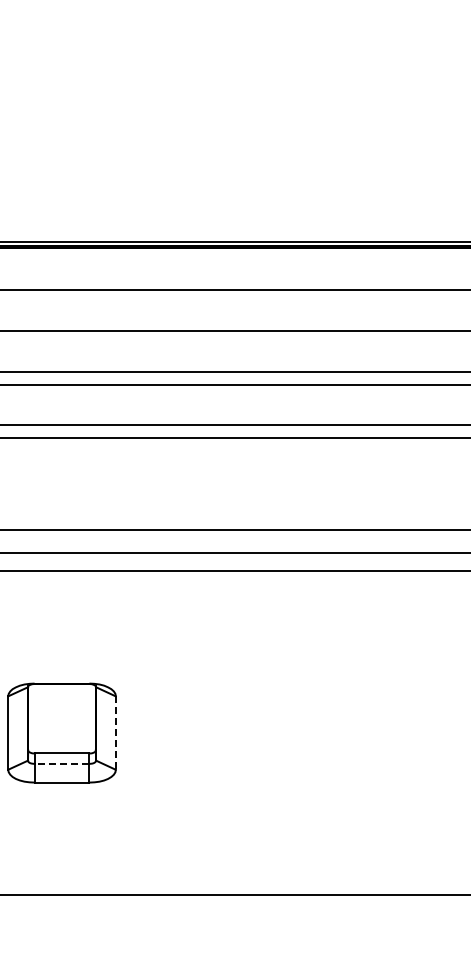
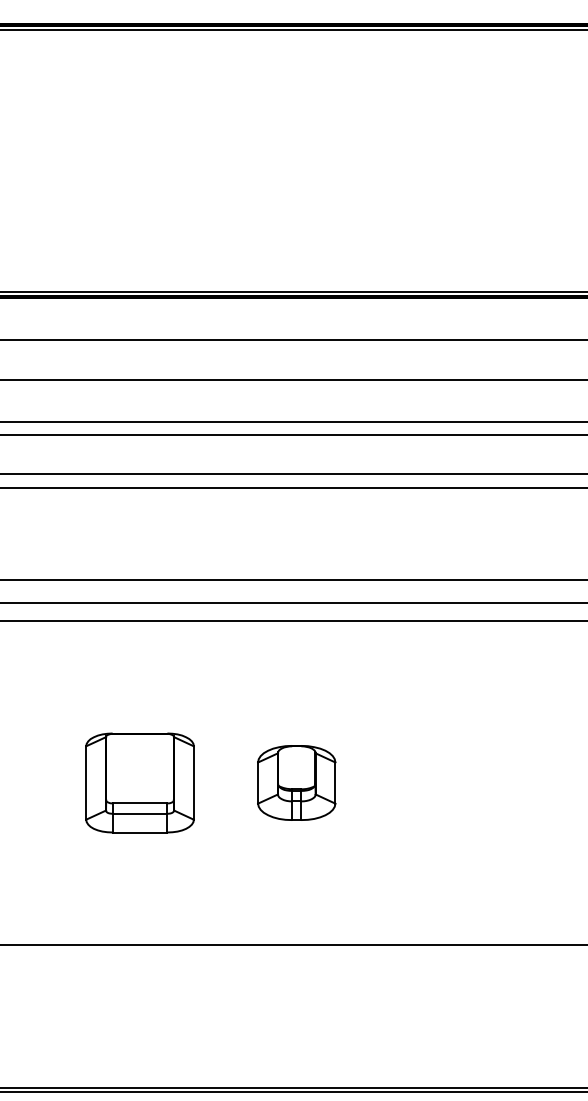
part: (218, 732) -> (296, 782), added
line: (115, 733) -> (193, 783), dashed -> solid
line: (61, 763) -> (139, 813), dashed -> solid

